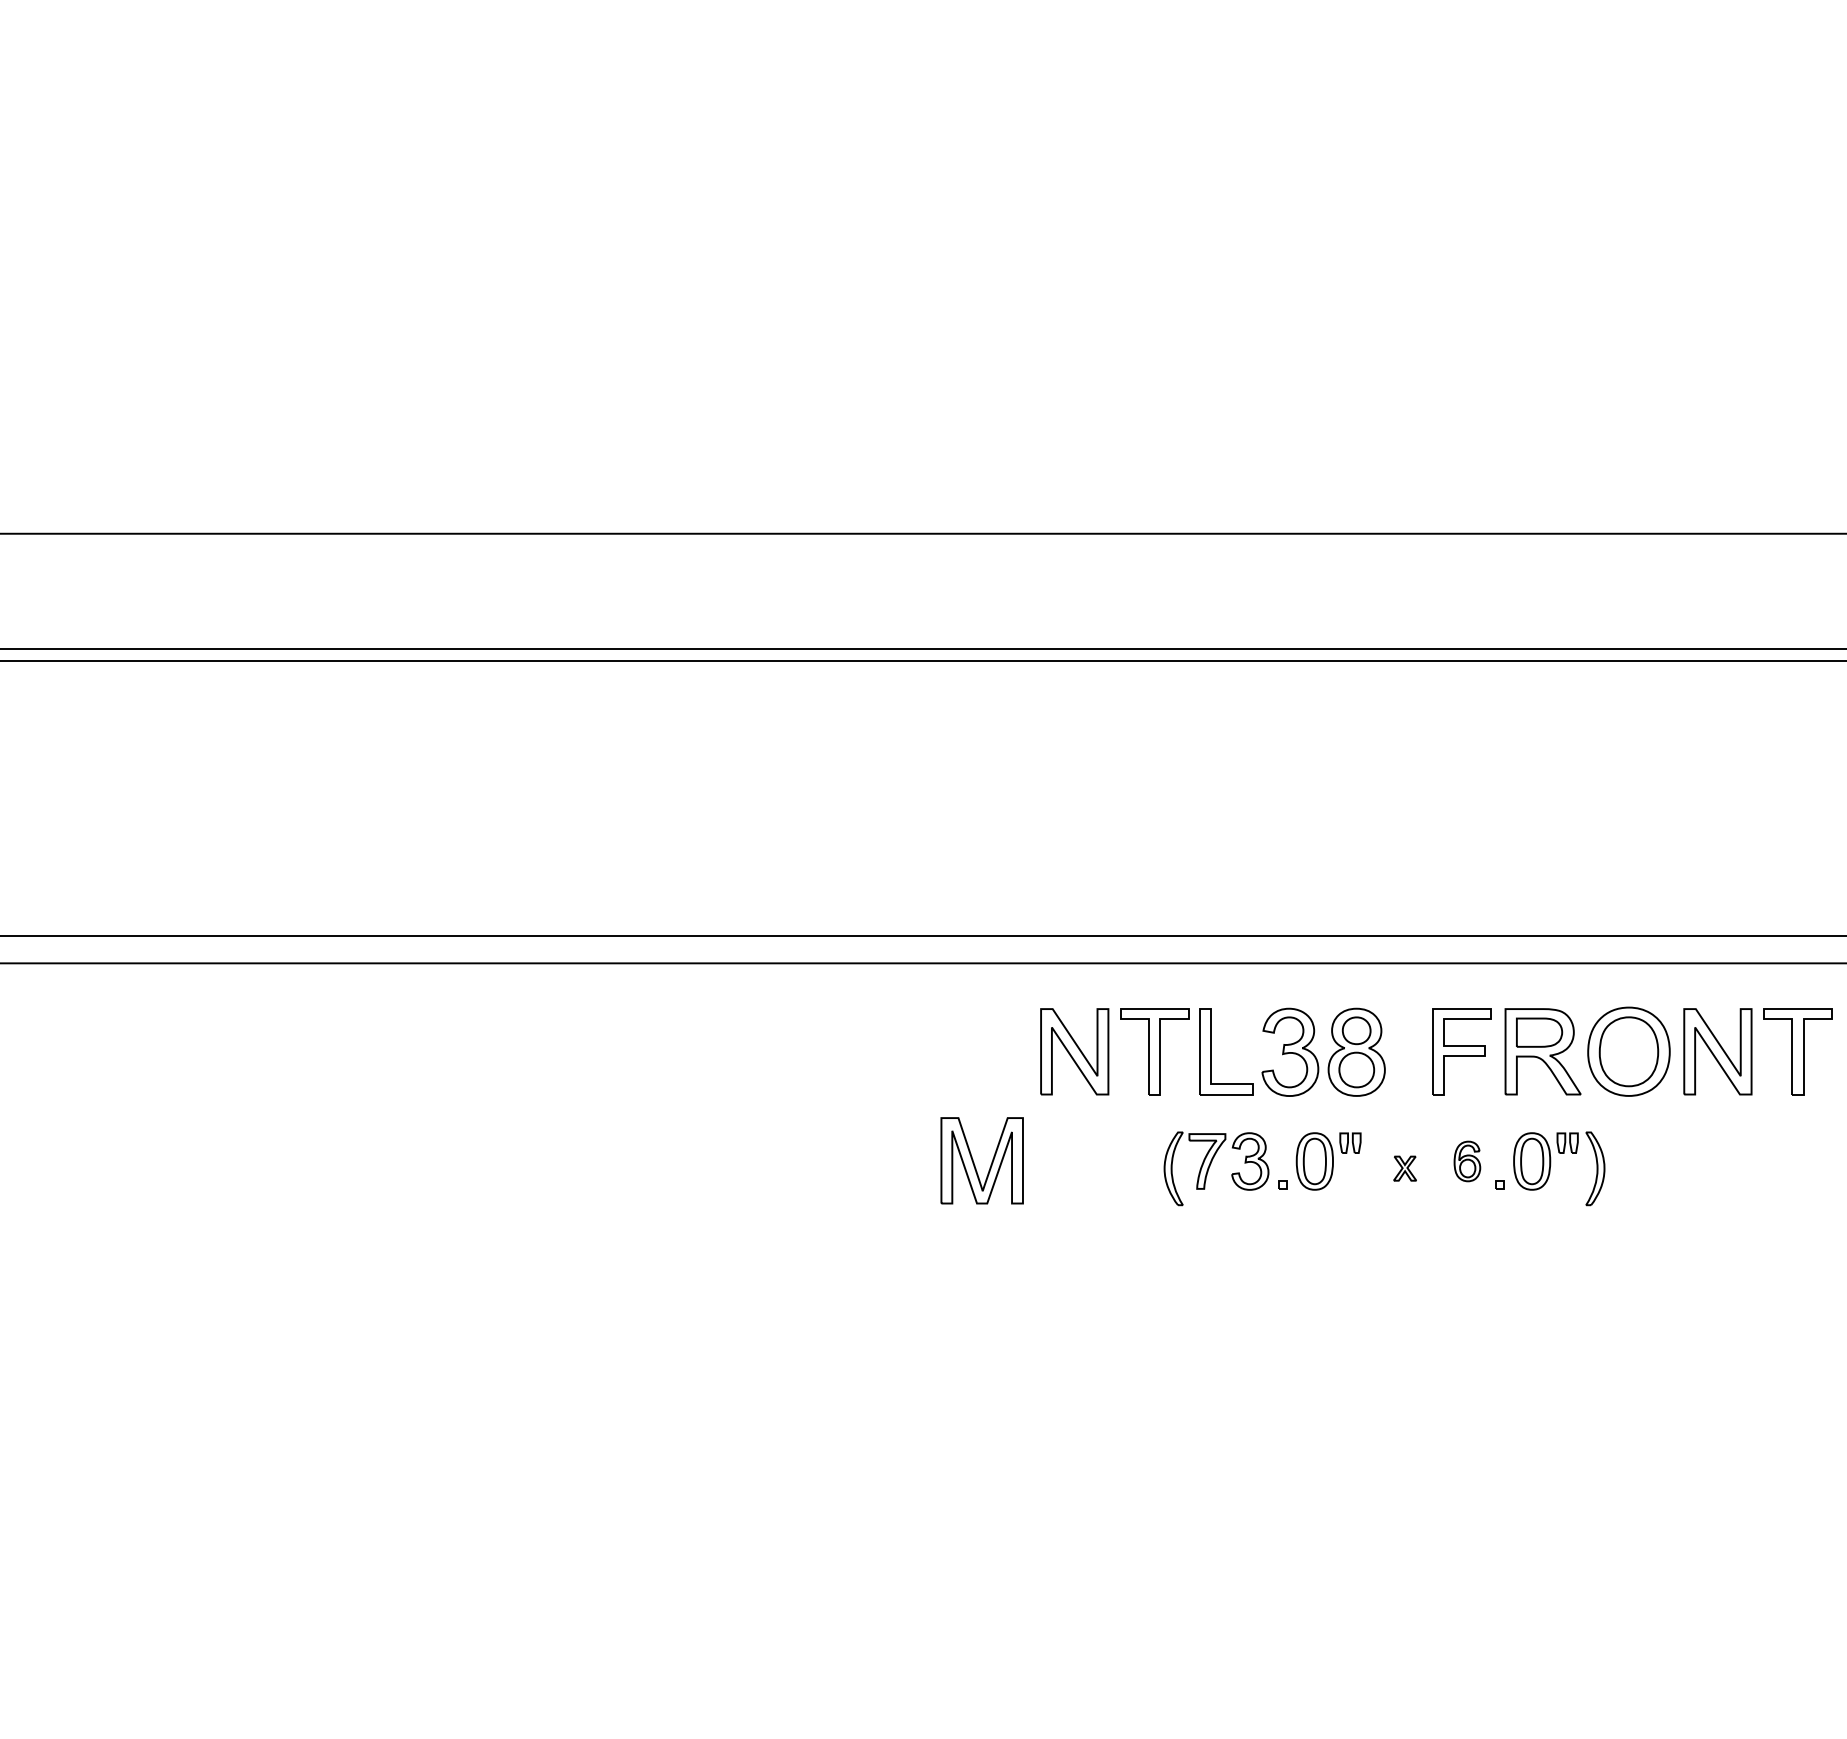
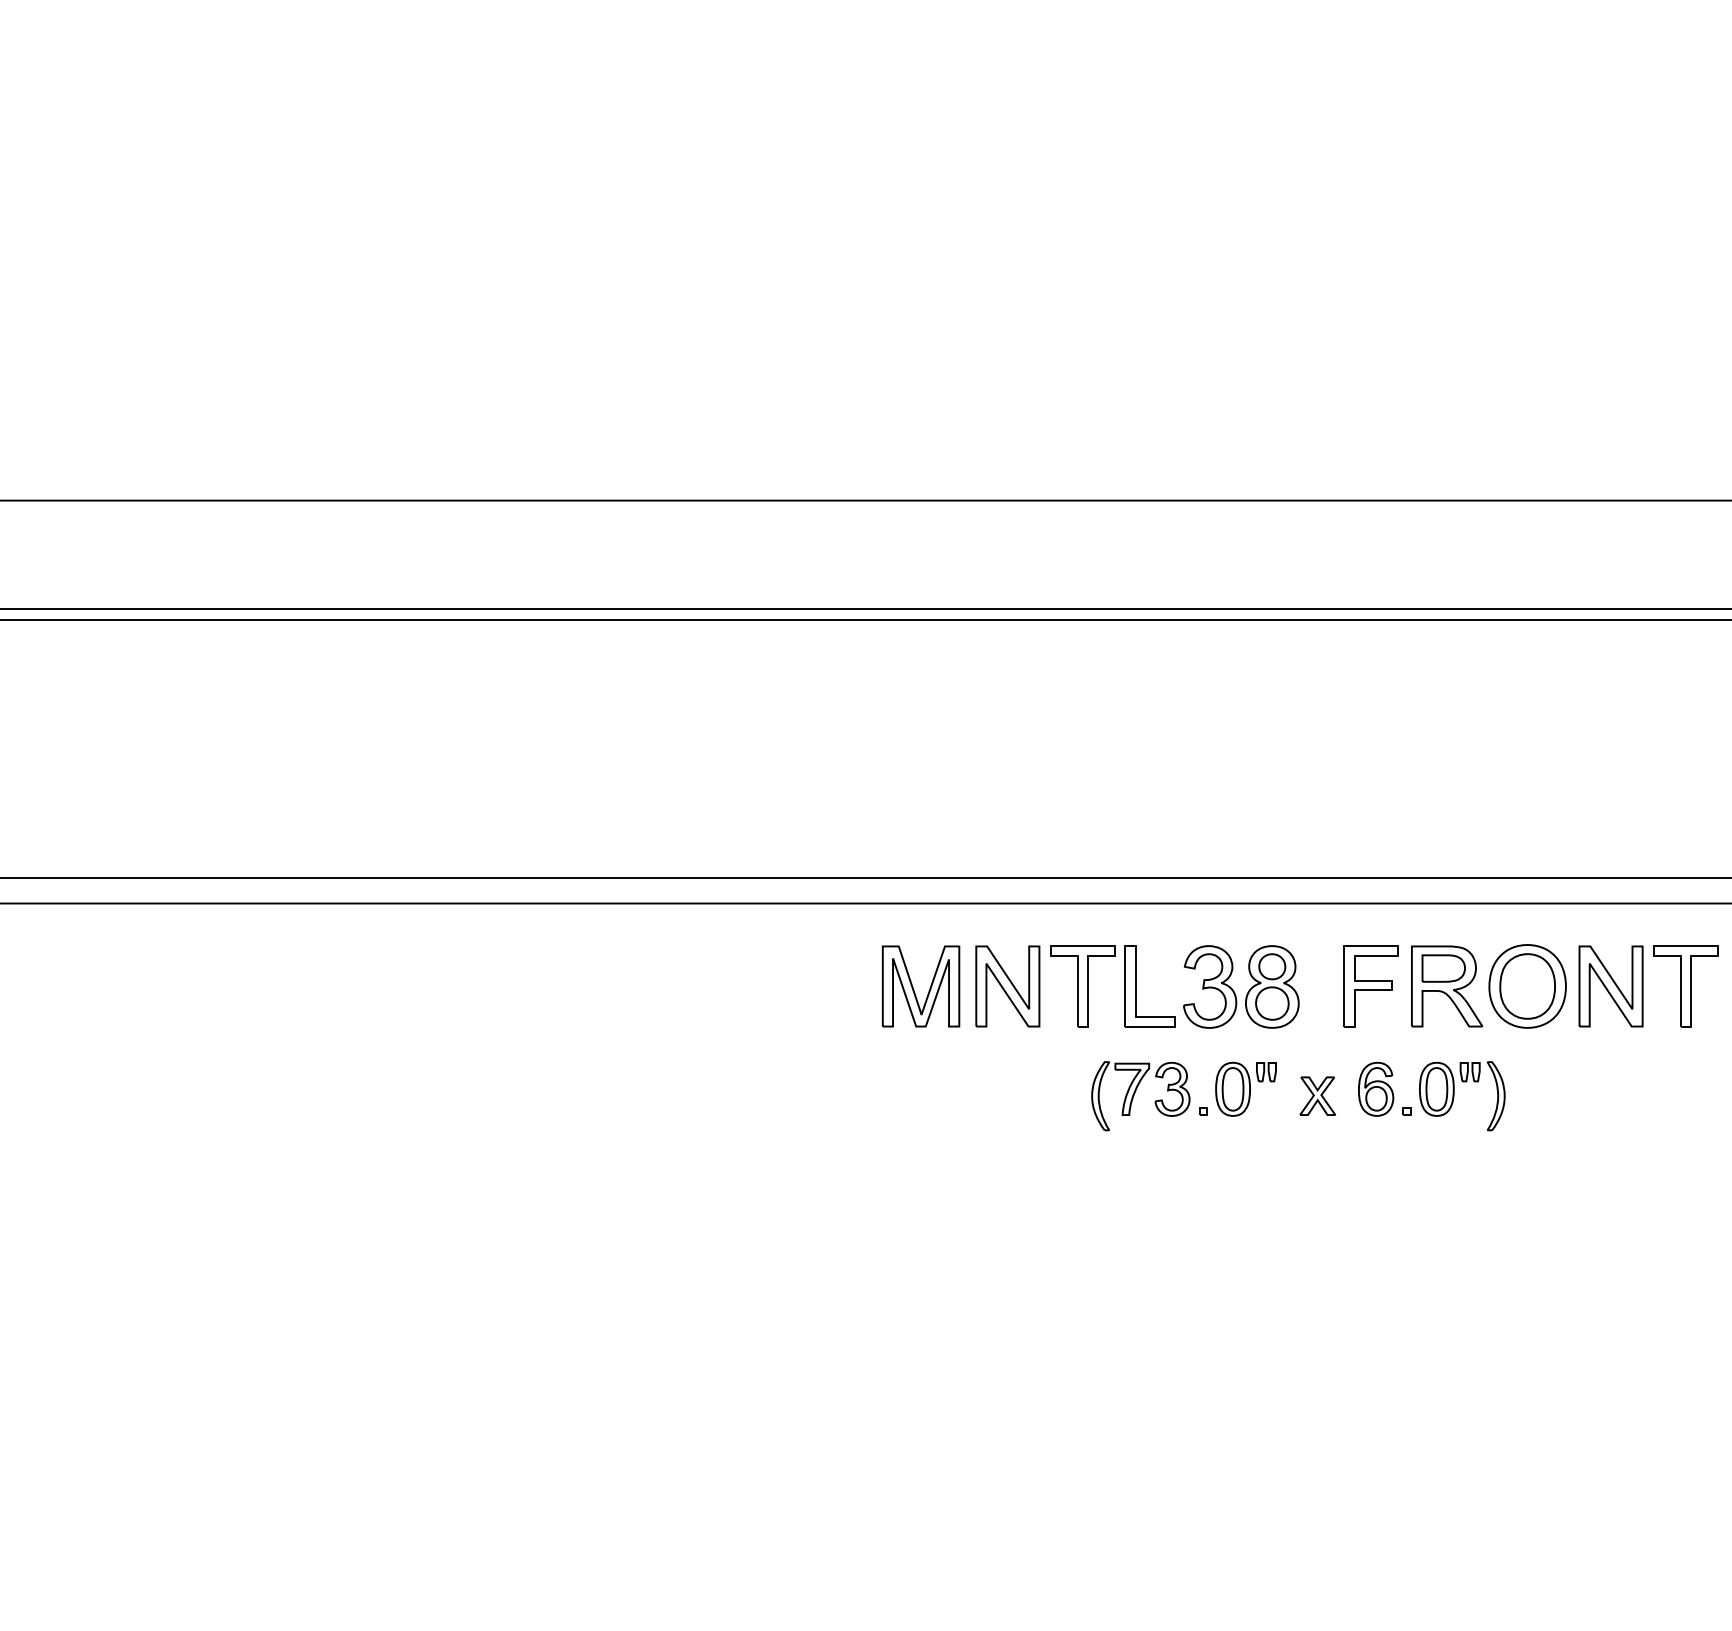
part: (1467, 1161) -> (1376, 1089), size x1.43
part: (974, 1162) -> (913, 988), moved
part: (1404, 1168) -> (1317, 1095), size x1.67

